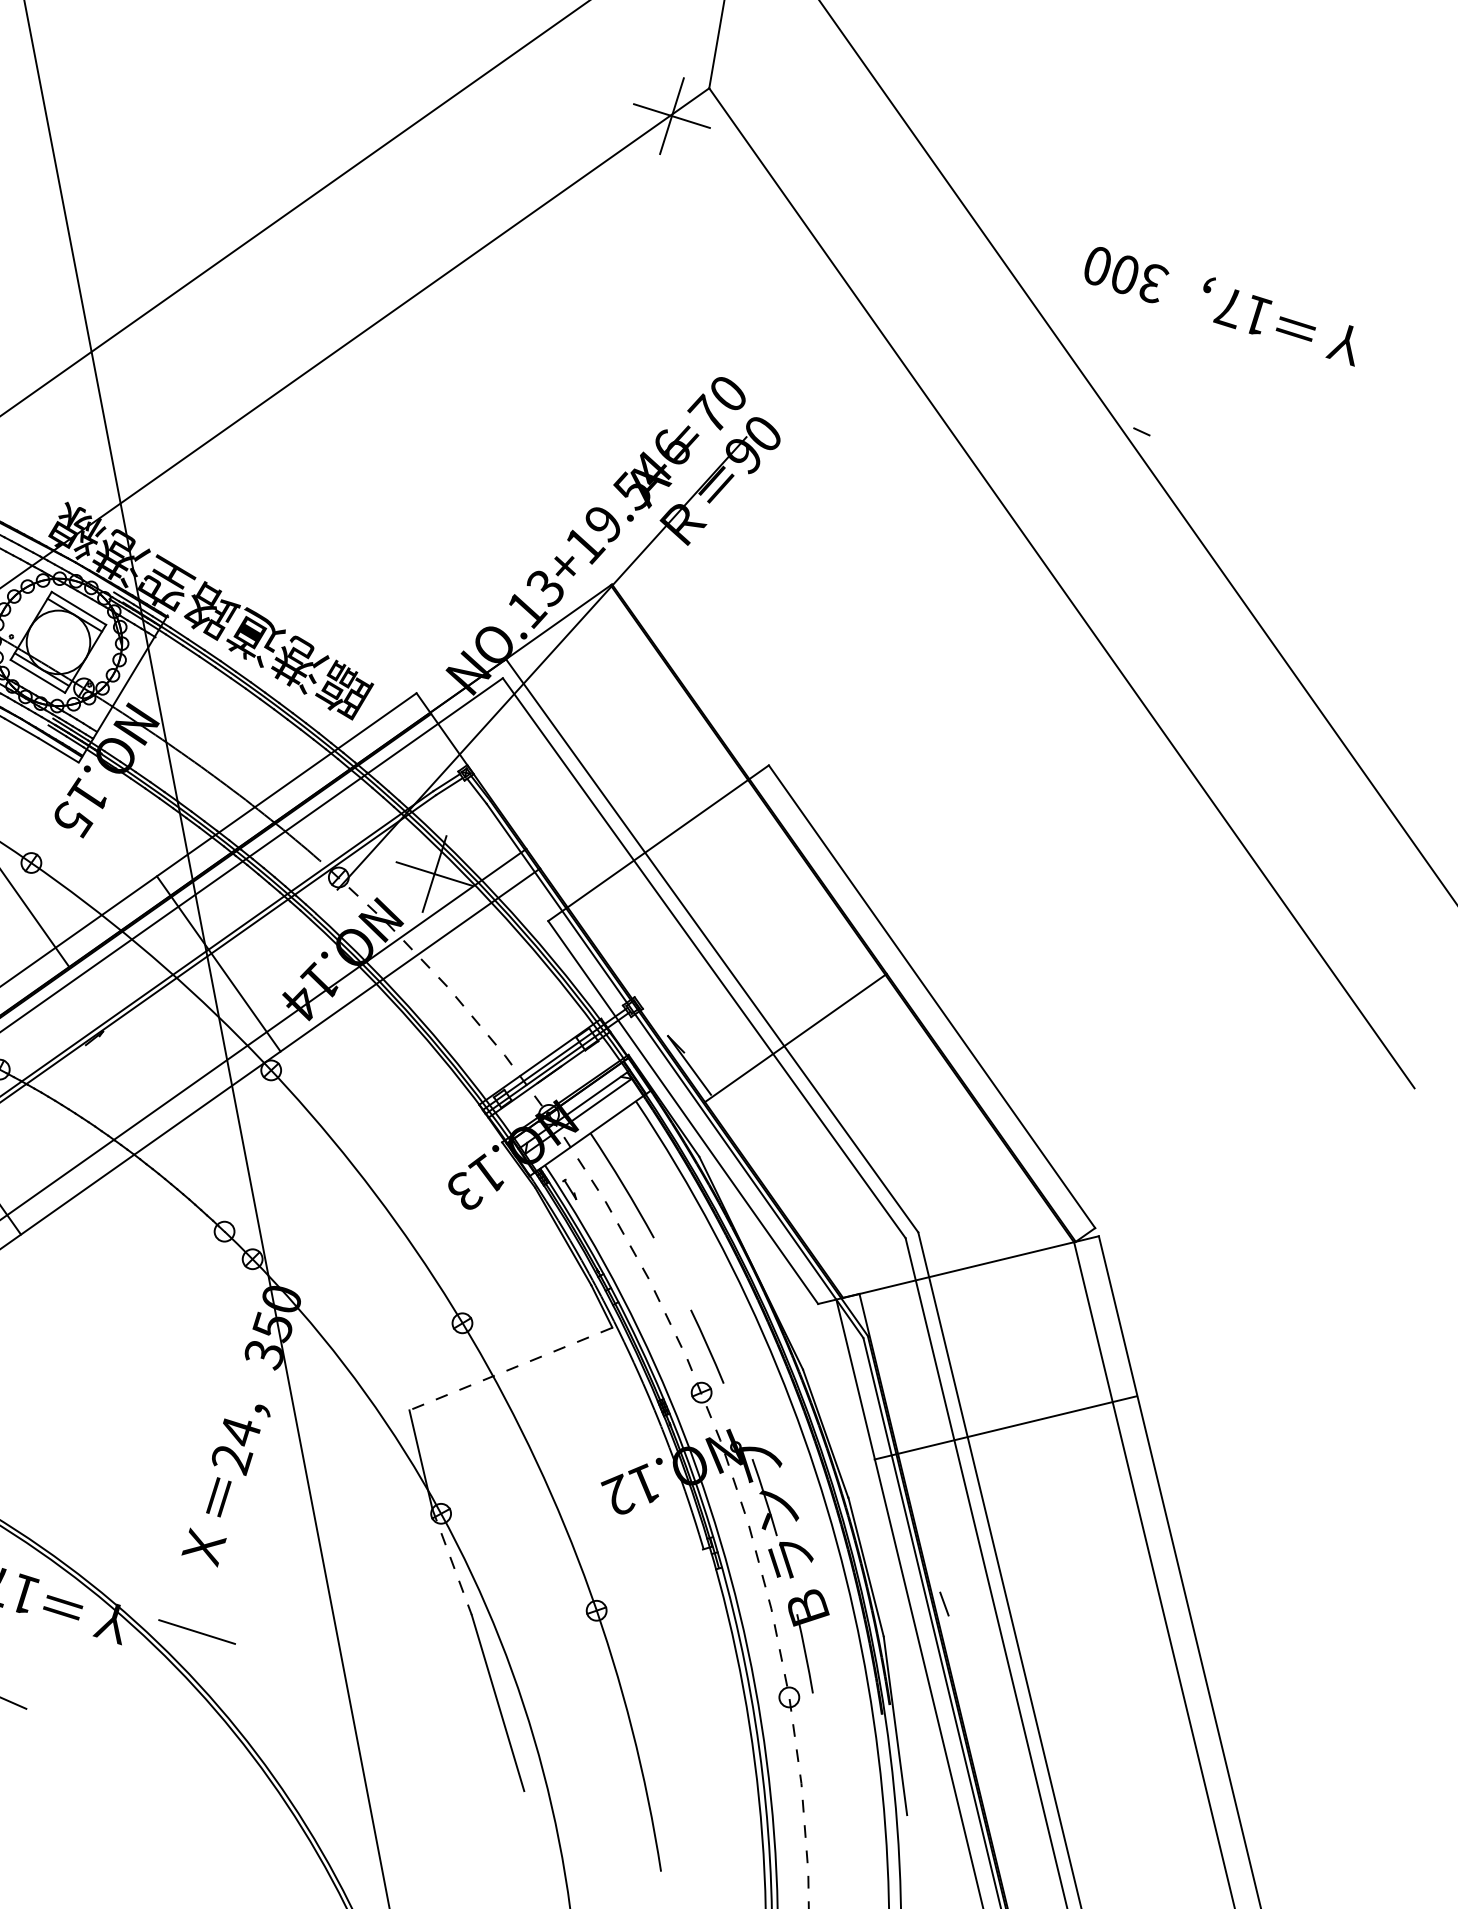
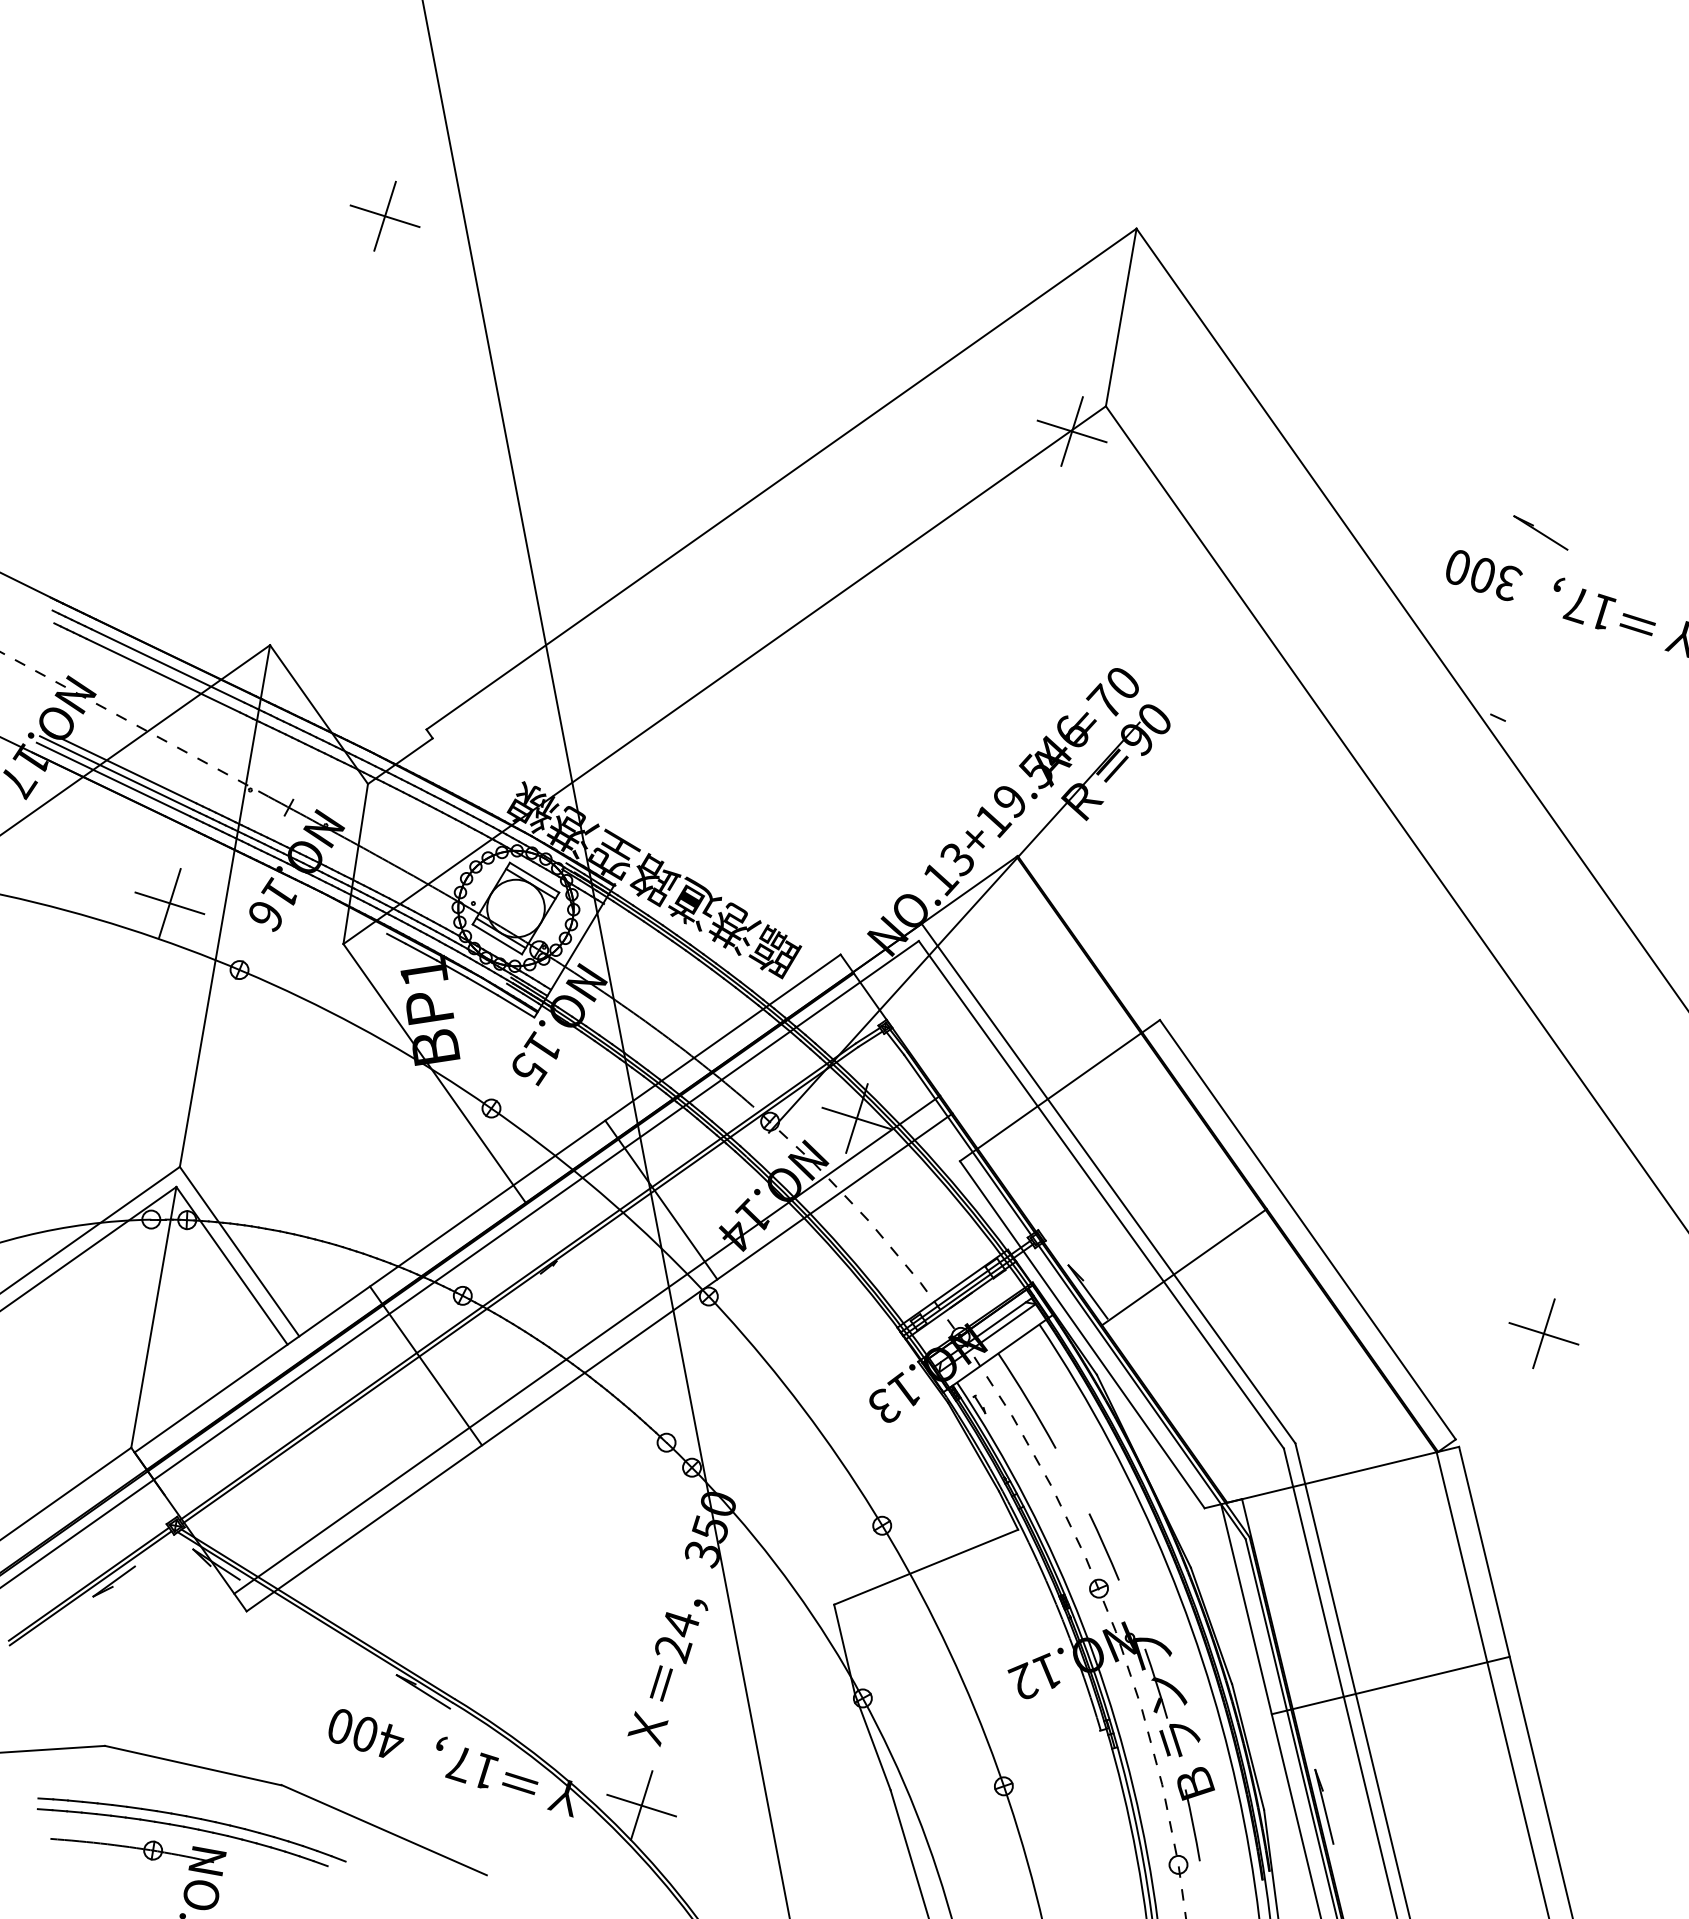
part: (1188, 227) -> (1540, 532), added
part: (1192, 1111) -> (1543, 1333), added
line: (510, 1369) -> (925, 1567), dashed -> solid
line: (1005, 1427) -> (1390, 1685), moved
line: (452, 1562) -> (873, 1742), dashed -> solid
line: (196, 1631) -> (641, 1805), added
line: (950, 1633) -> (1324, 1806), added

